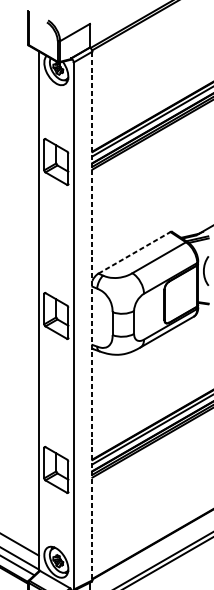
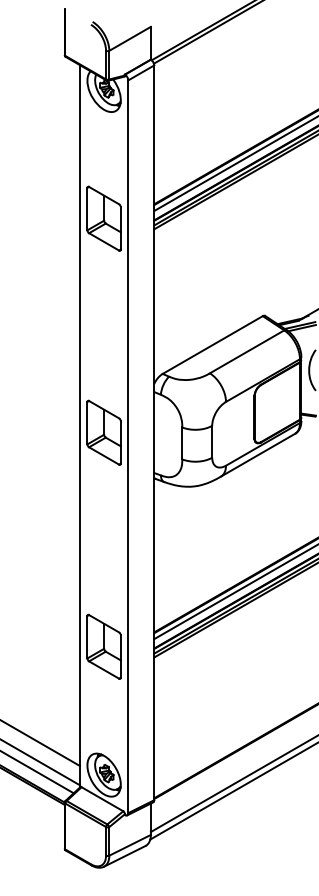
line: (134, 253) -> (212, 345), dashed -> solid
line: (92, 316) -> (154, 433), dashed -> solid

